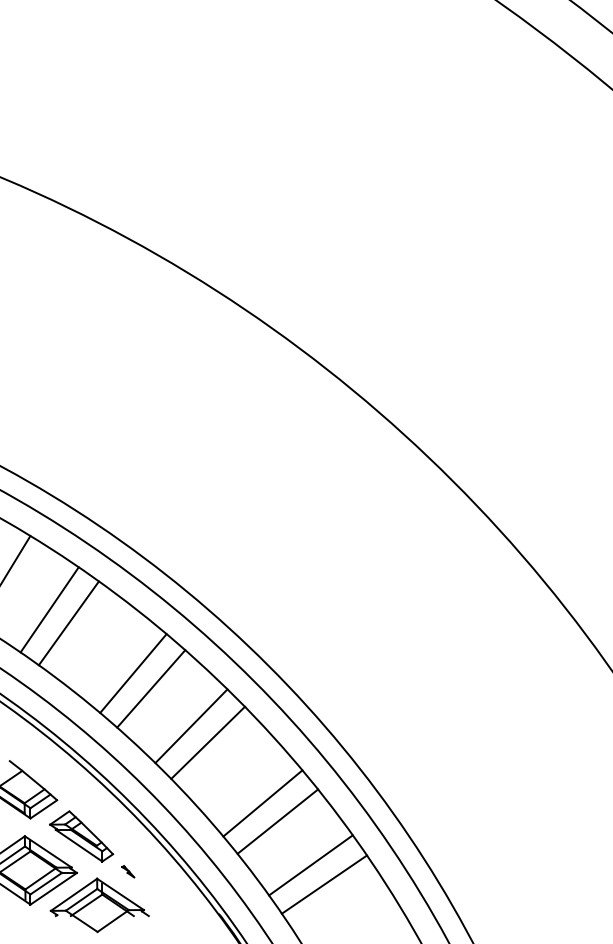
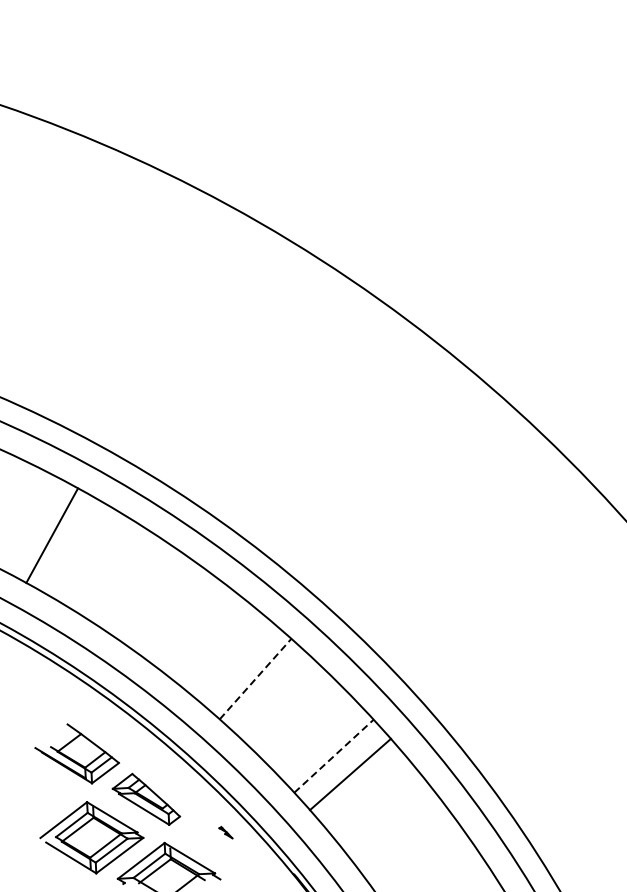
line: (49, 609) -> (101, 564), removed
line: (68, 623) -> (122, 577), removed
line: (133, 673) -> (192, 626), removed
line: (151, 688) -> (212, 641), removed
line: (191, 726) -> (255, 679), solid -> dashed
line: (207, 742) -> (273, 695), removed
line: (262, 803) -> (333, 756), solid -> dashed
line: (310, 865) -> (386, 818), removed
part: (128, 871) -> (226, 832), moved
line: (323, 884) -> (401, 837), removed

